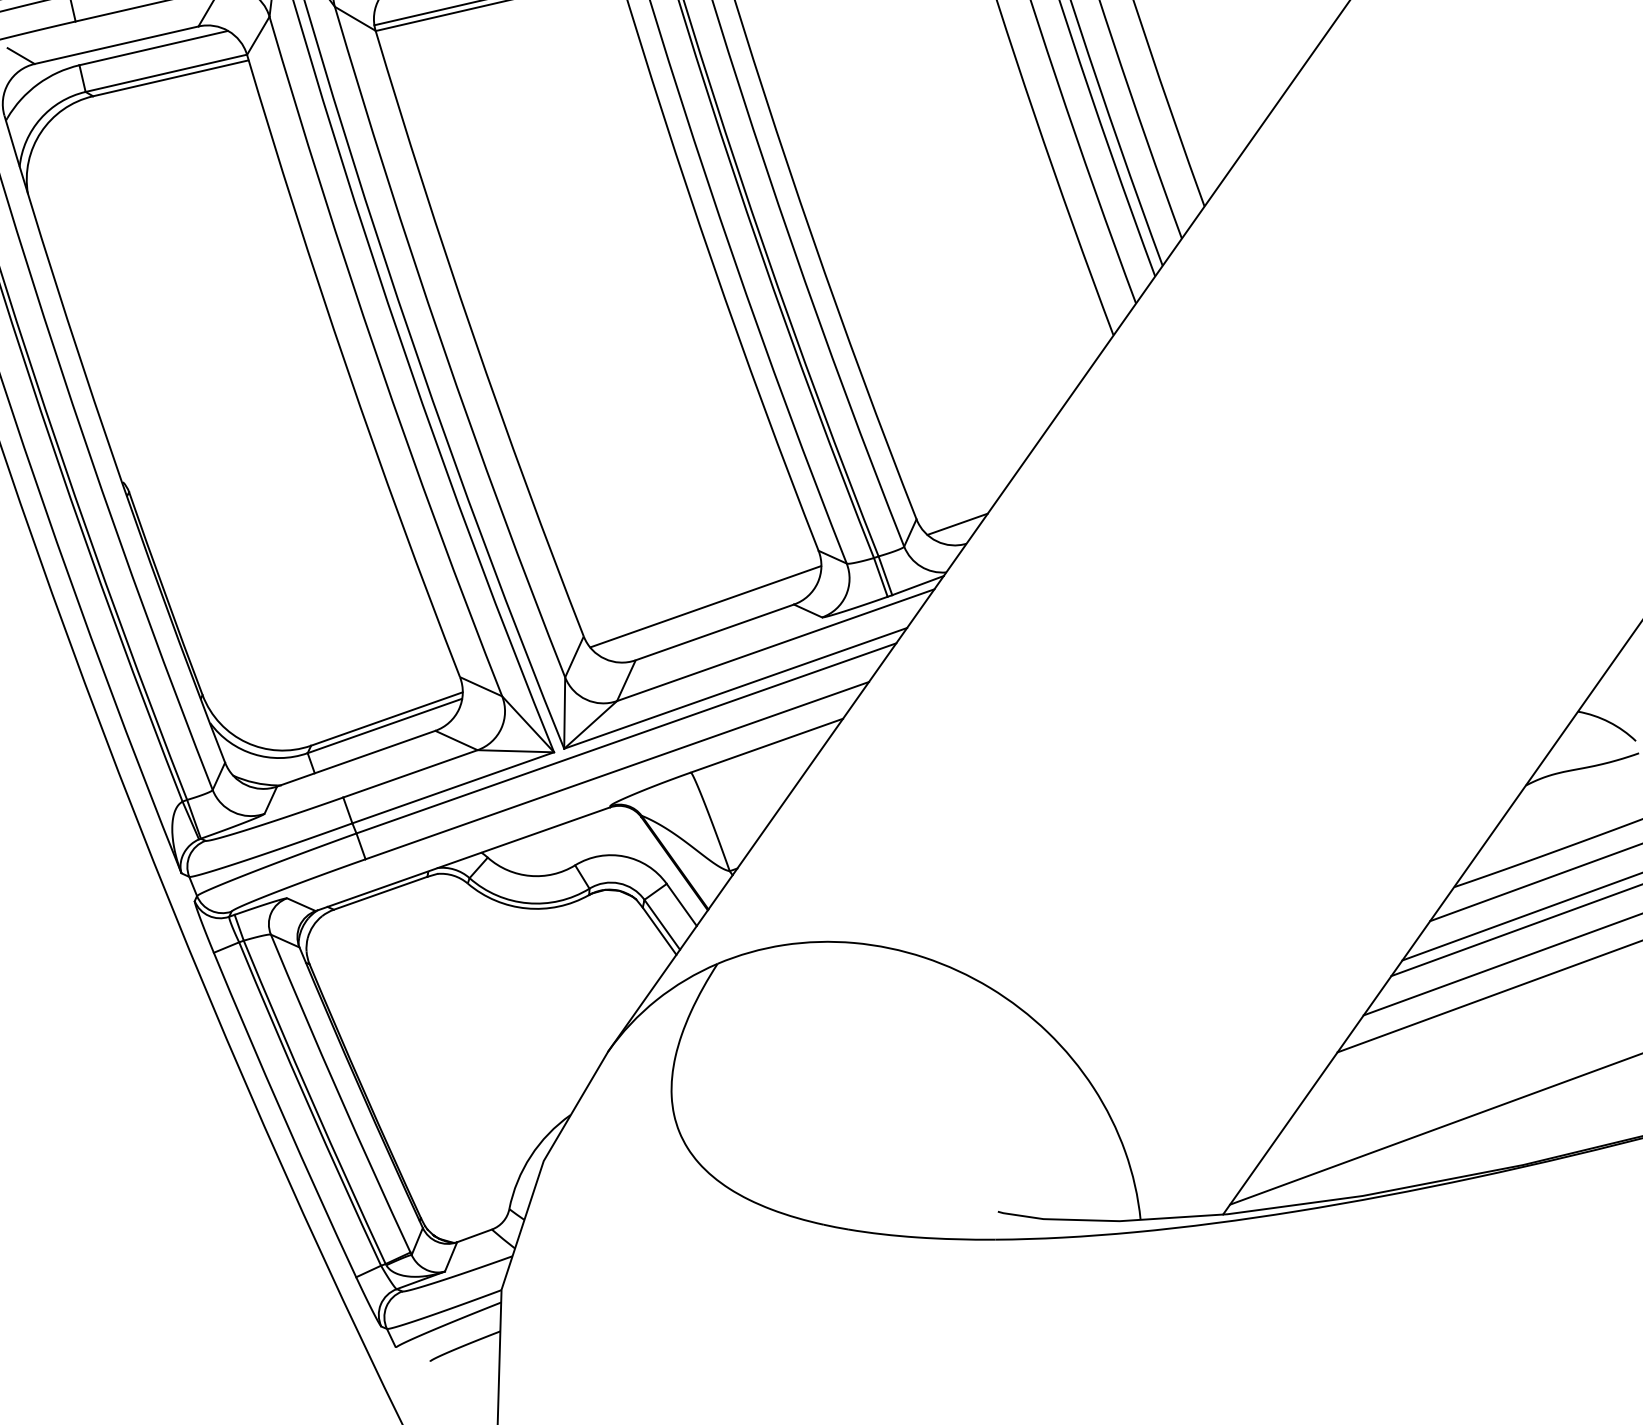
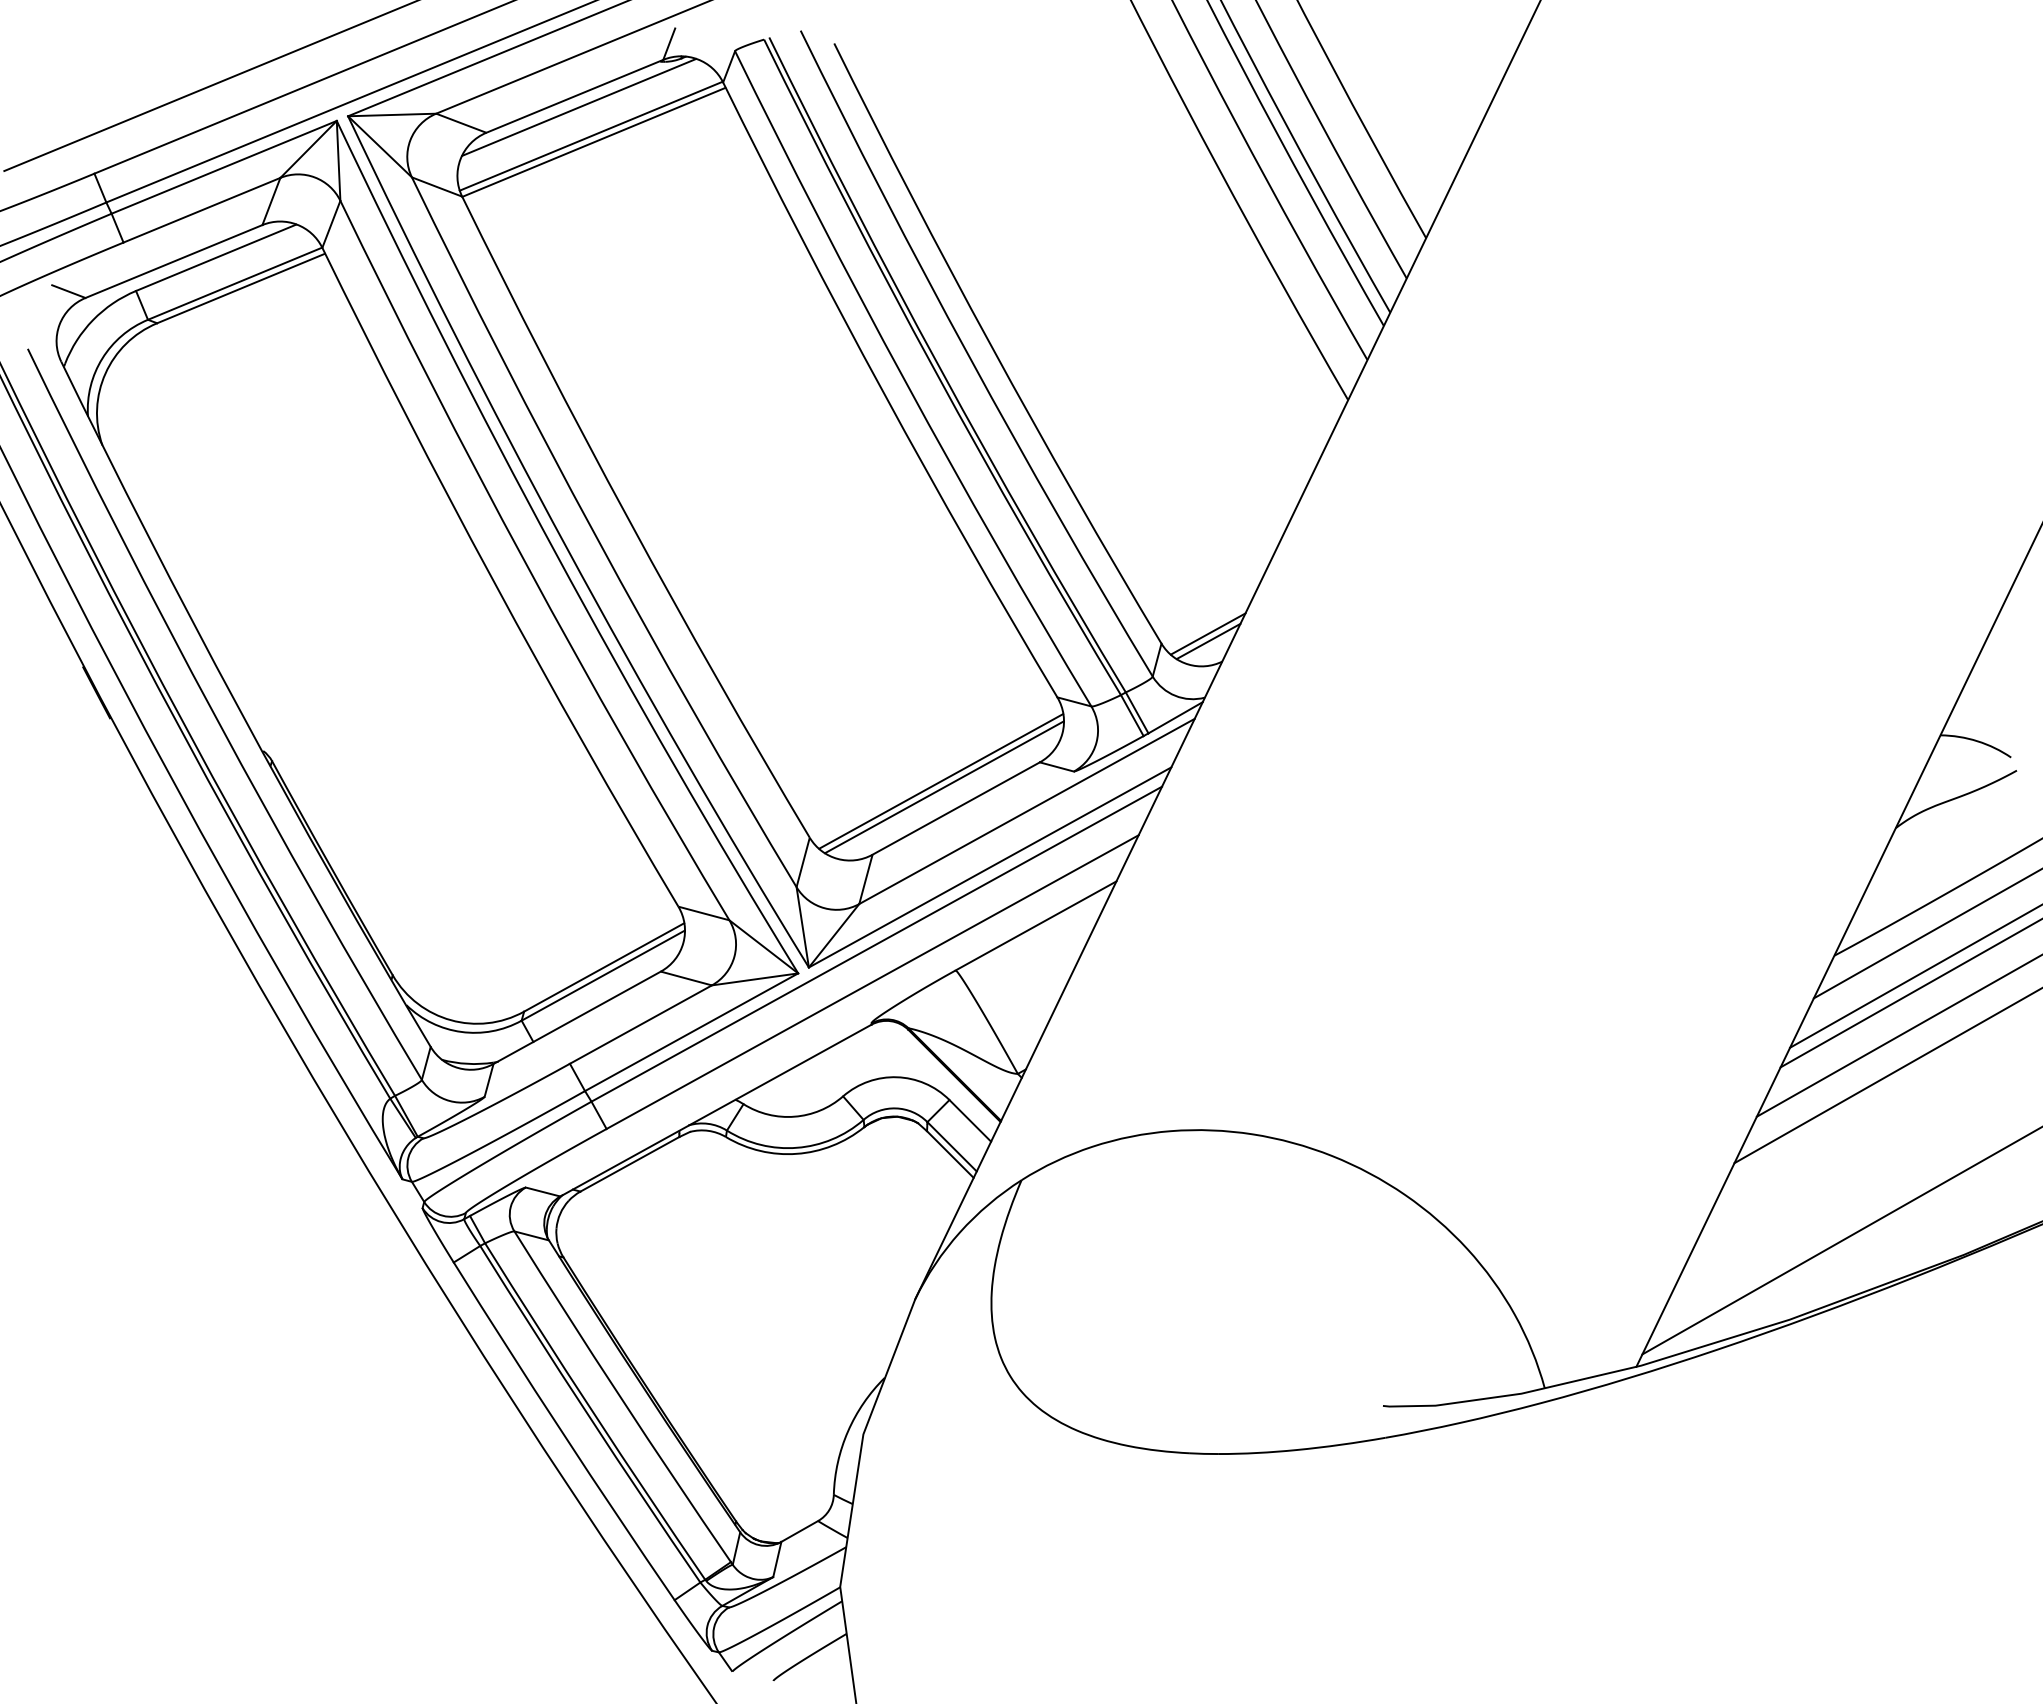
line: (957, 517) -> (1207, 633), added
line: (707, 612) -> (944, 787), added

